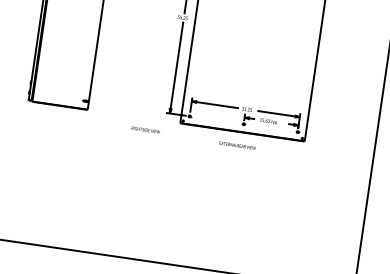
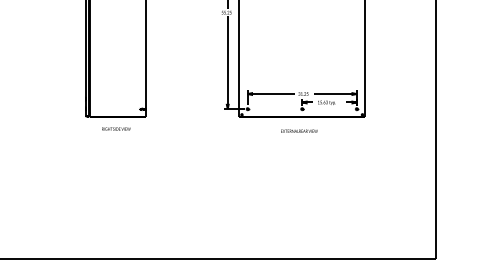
text: (146, 129) -> (116, 128), moved

